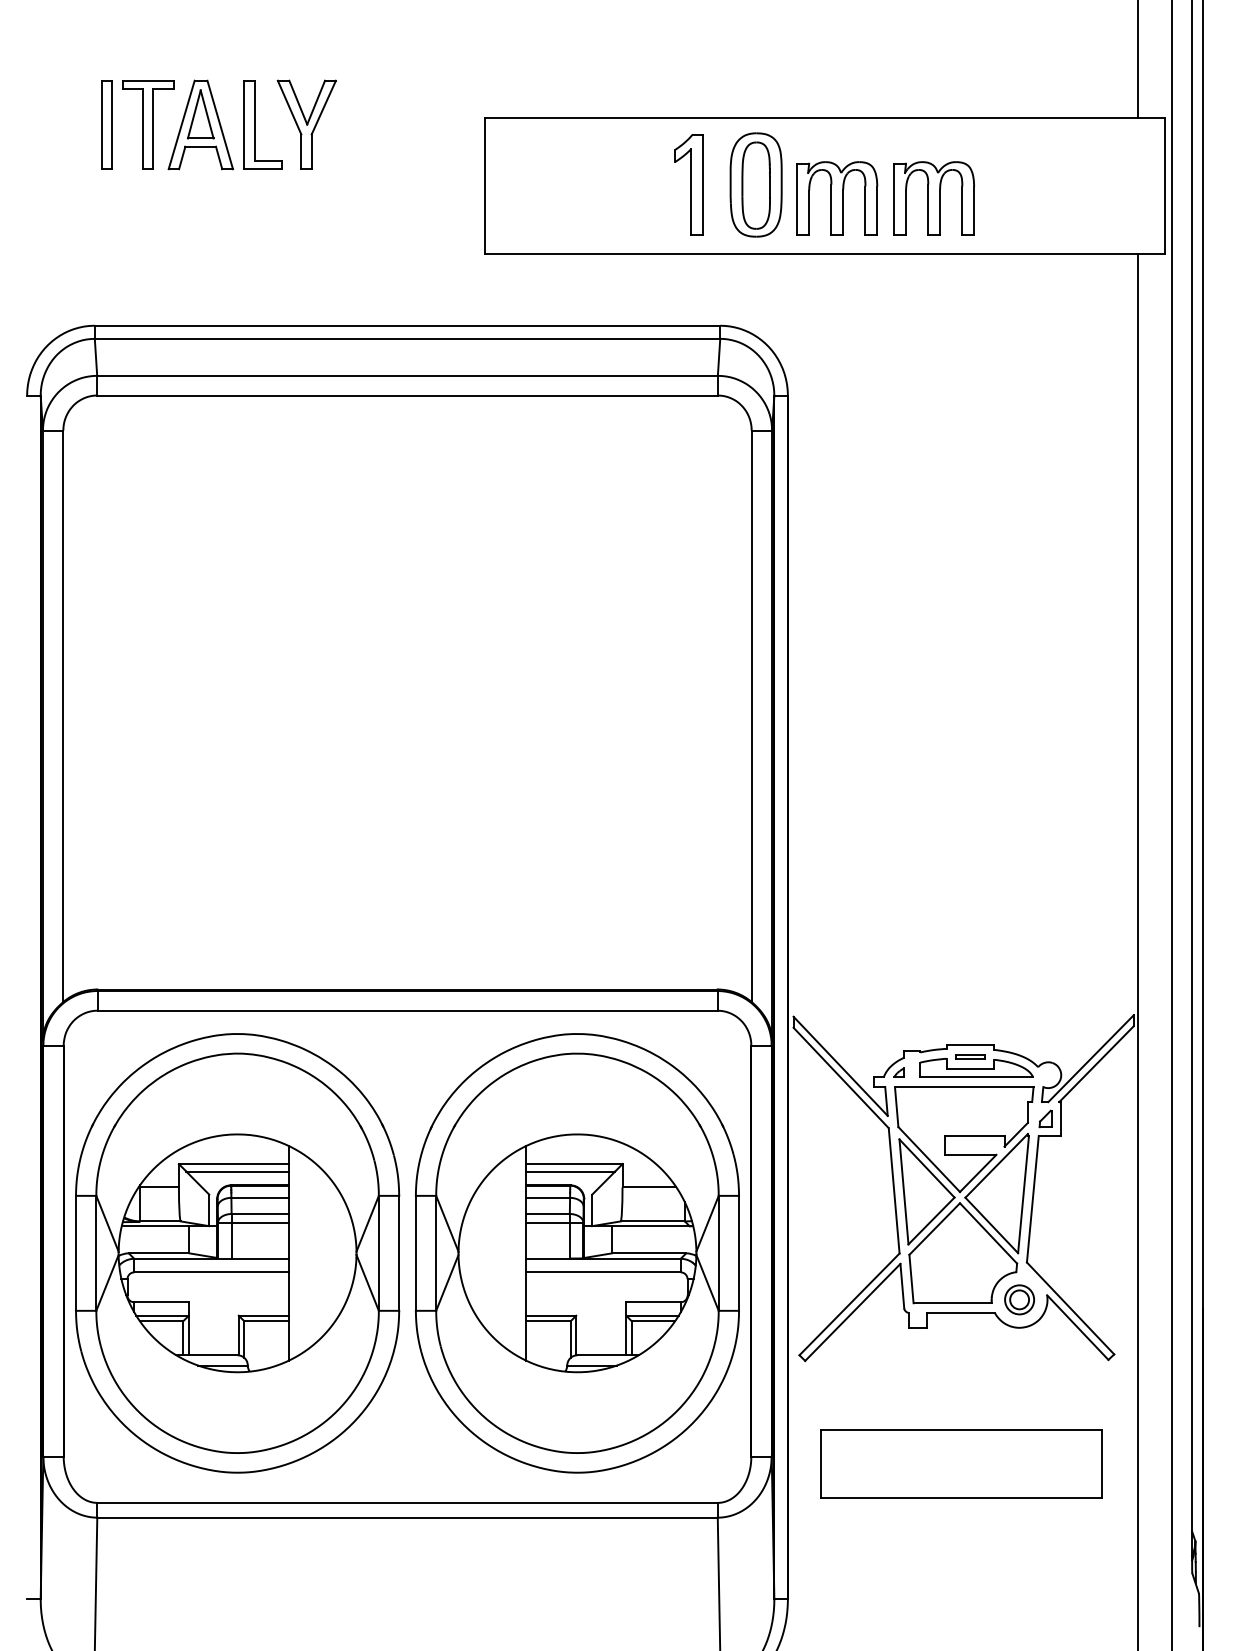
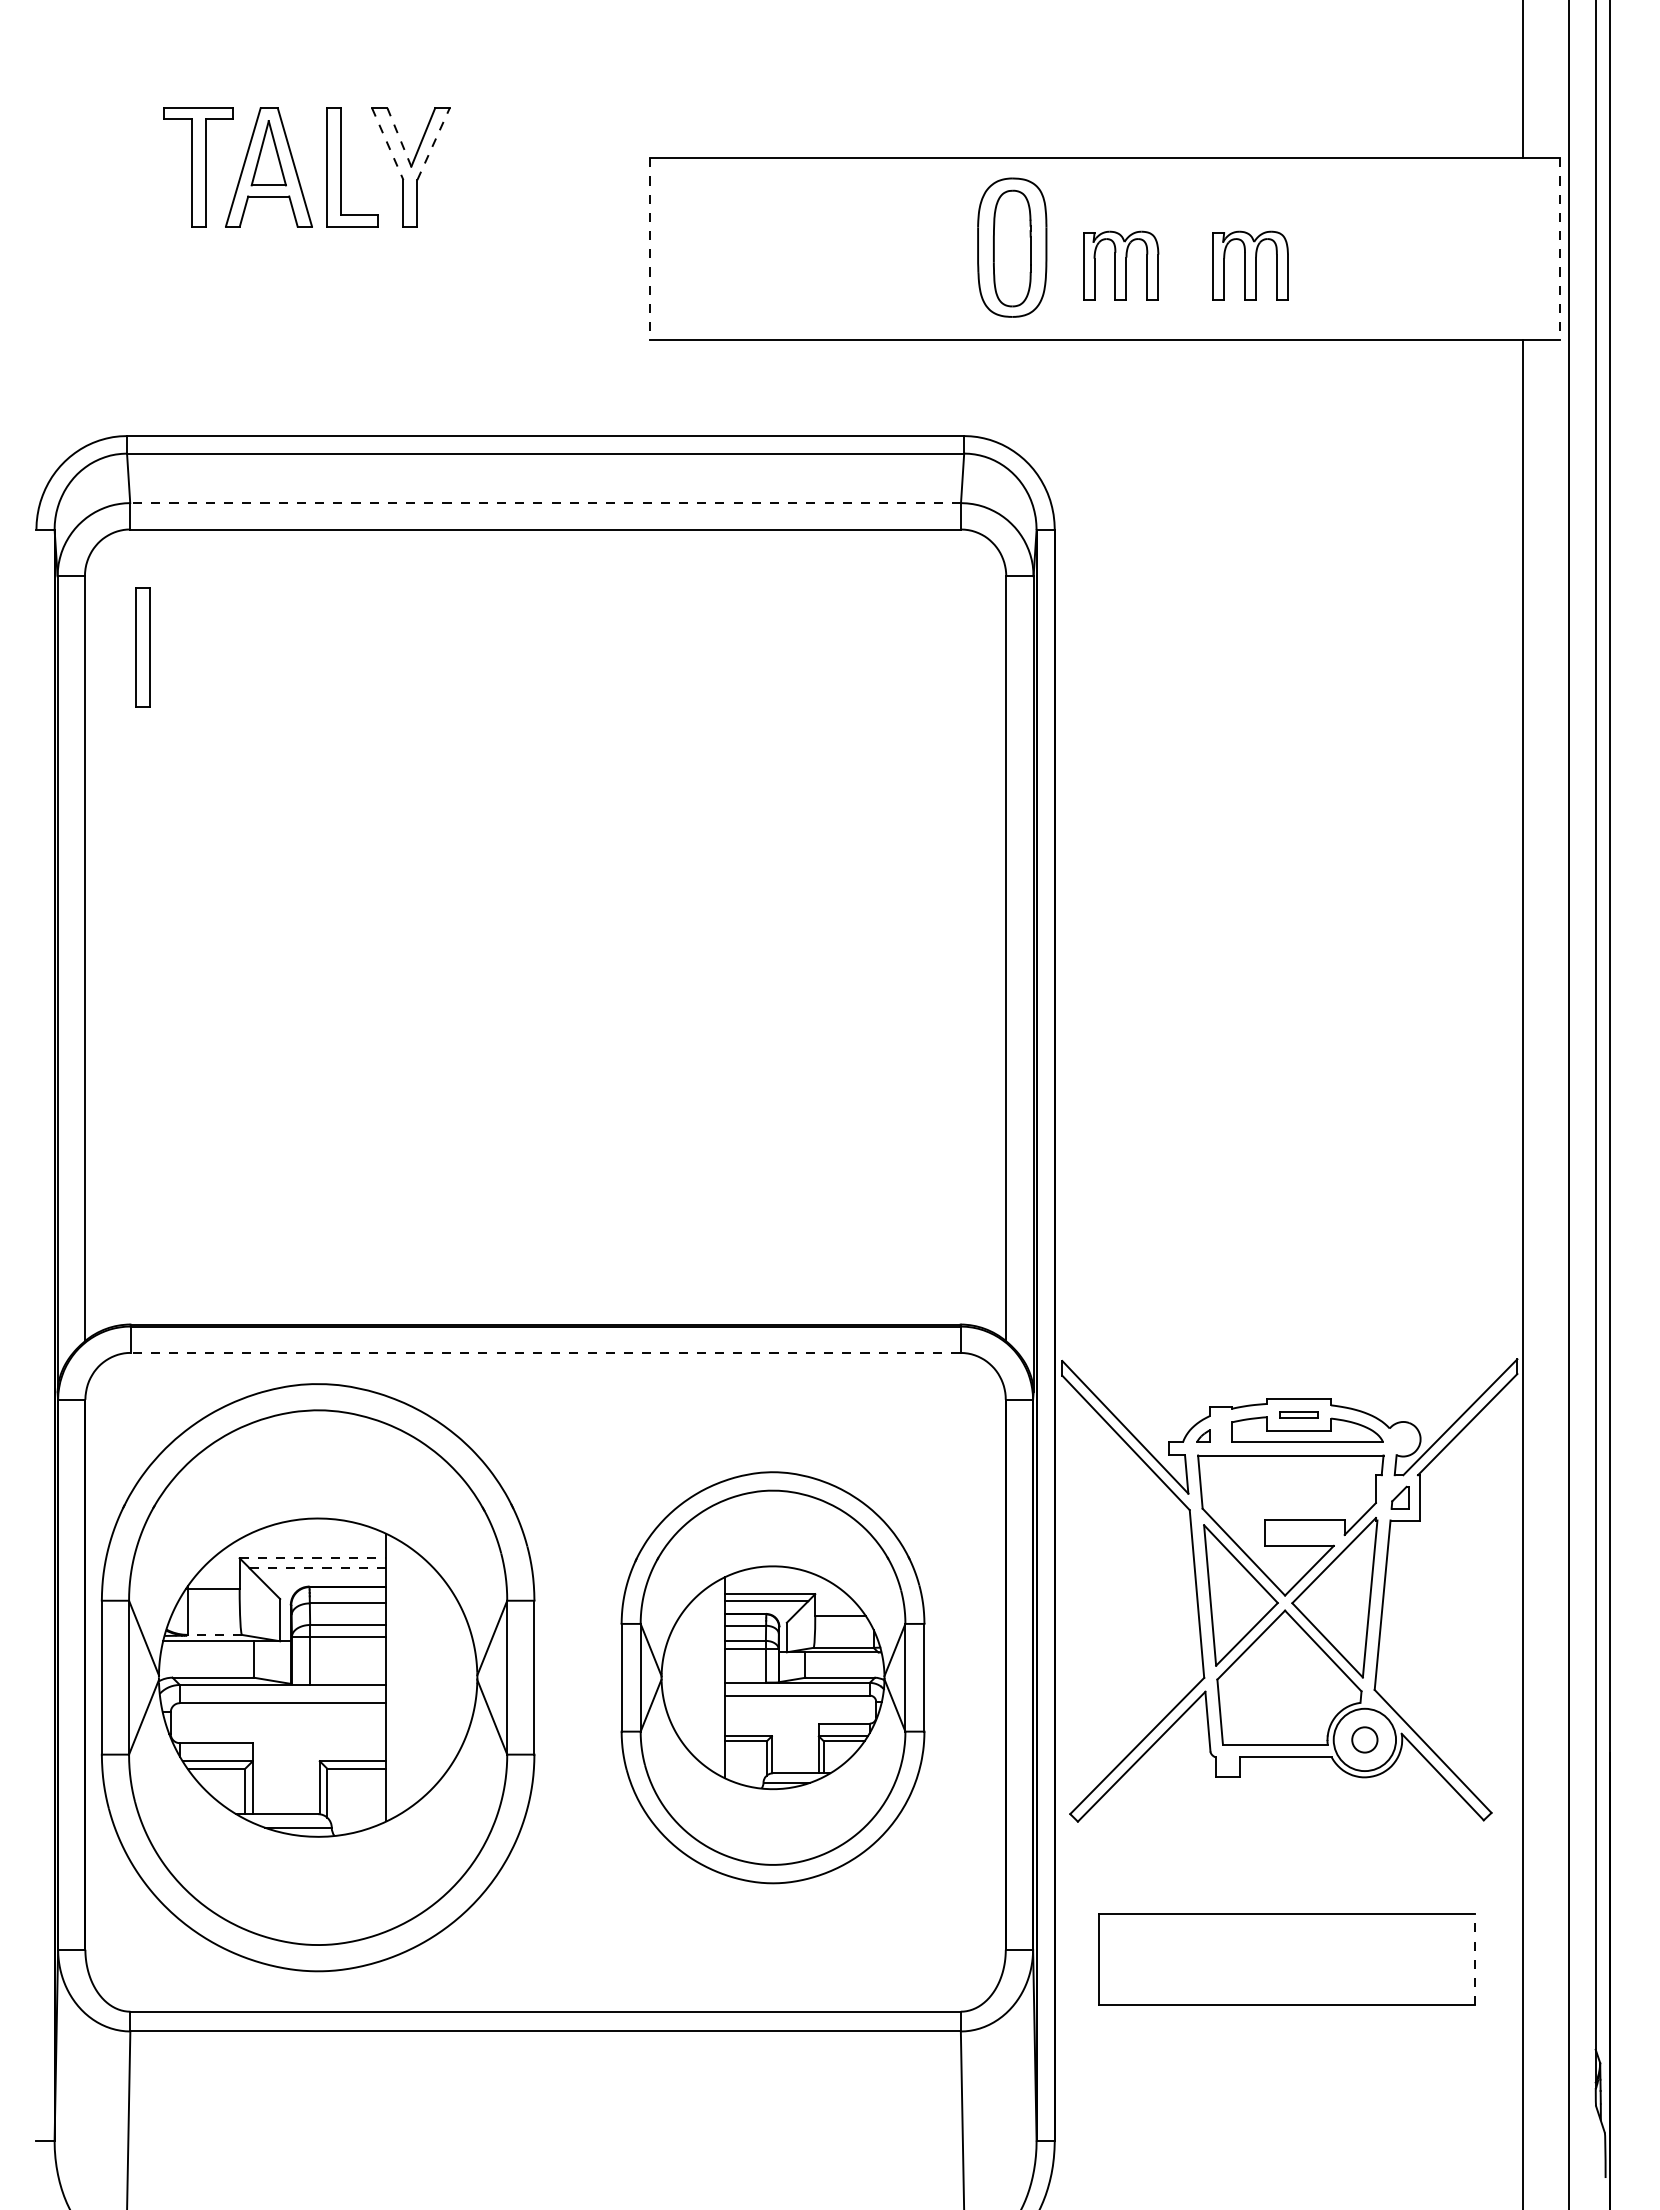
line: (298, 102) -> (399, 137), solid -> dashed
line: (289, 107) -> (387, 144), solid -> dashed
line: (323, 107) -> (433, 143), solid -> dashed
part: (106, 125) -> (142, 647), moved
part: (689, 184) -> (922, 247), removed
line: (485, 186) -> (649, 249), solid -> dashed
line: (1165, 186) -> (1559, 249), solid -> dashed
part: (837, 198) -> (1120, 265), size x0.7
part: (934, 198) -> (1250, 265), size x0.7
line: (407, 376) -> (545, 503), solid -> dashed
line: (407, 1010) -> (545, 1352), solid -> dashed
line: (234, 1164) -> (313, 1558), solid -> dashed
line: (237, 1171) -> (318, 1568), solid -> dashed
line: (160, 1221) -> (214, 1634), solid -> dashed
part: (577, 1253) -> (772, 1677), size x0.7
circle: (1019, 1299) -> (1364, 1739), size x1.6
line: (1102, 1463) -> (1475, 1959), solid -> dashed

